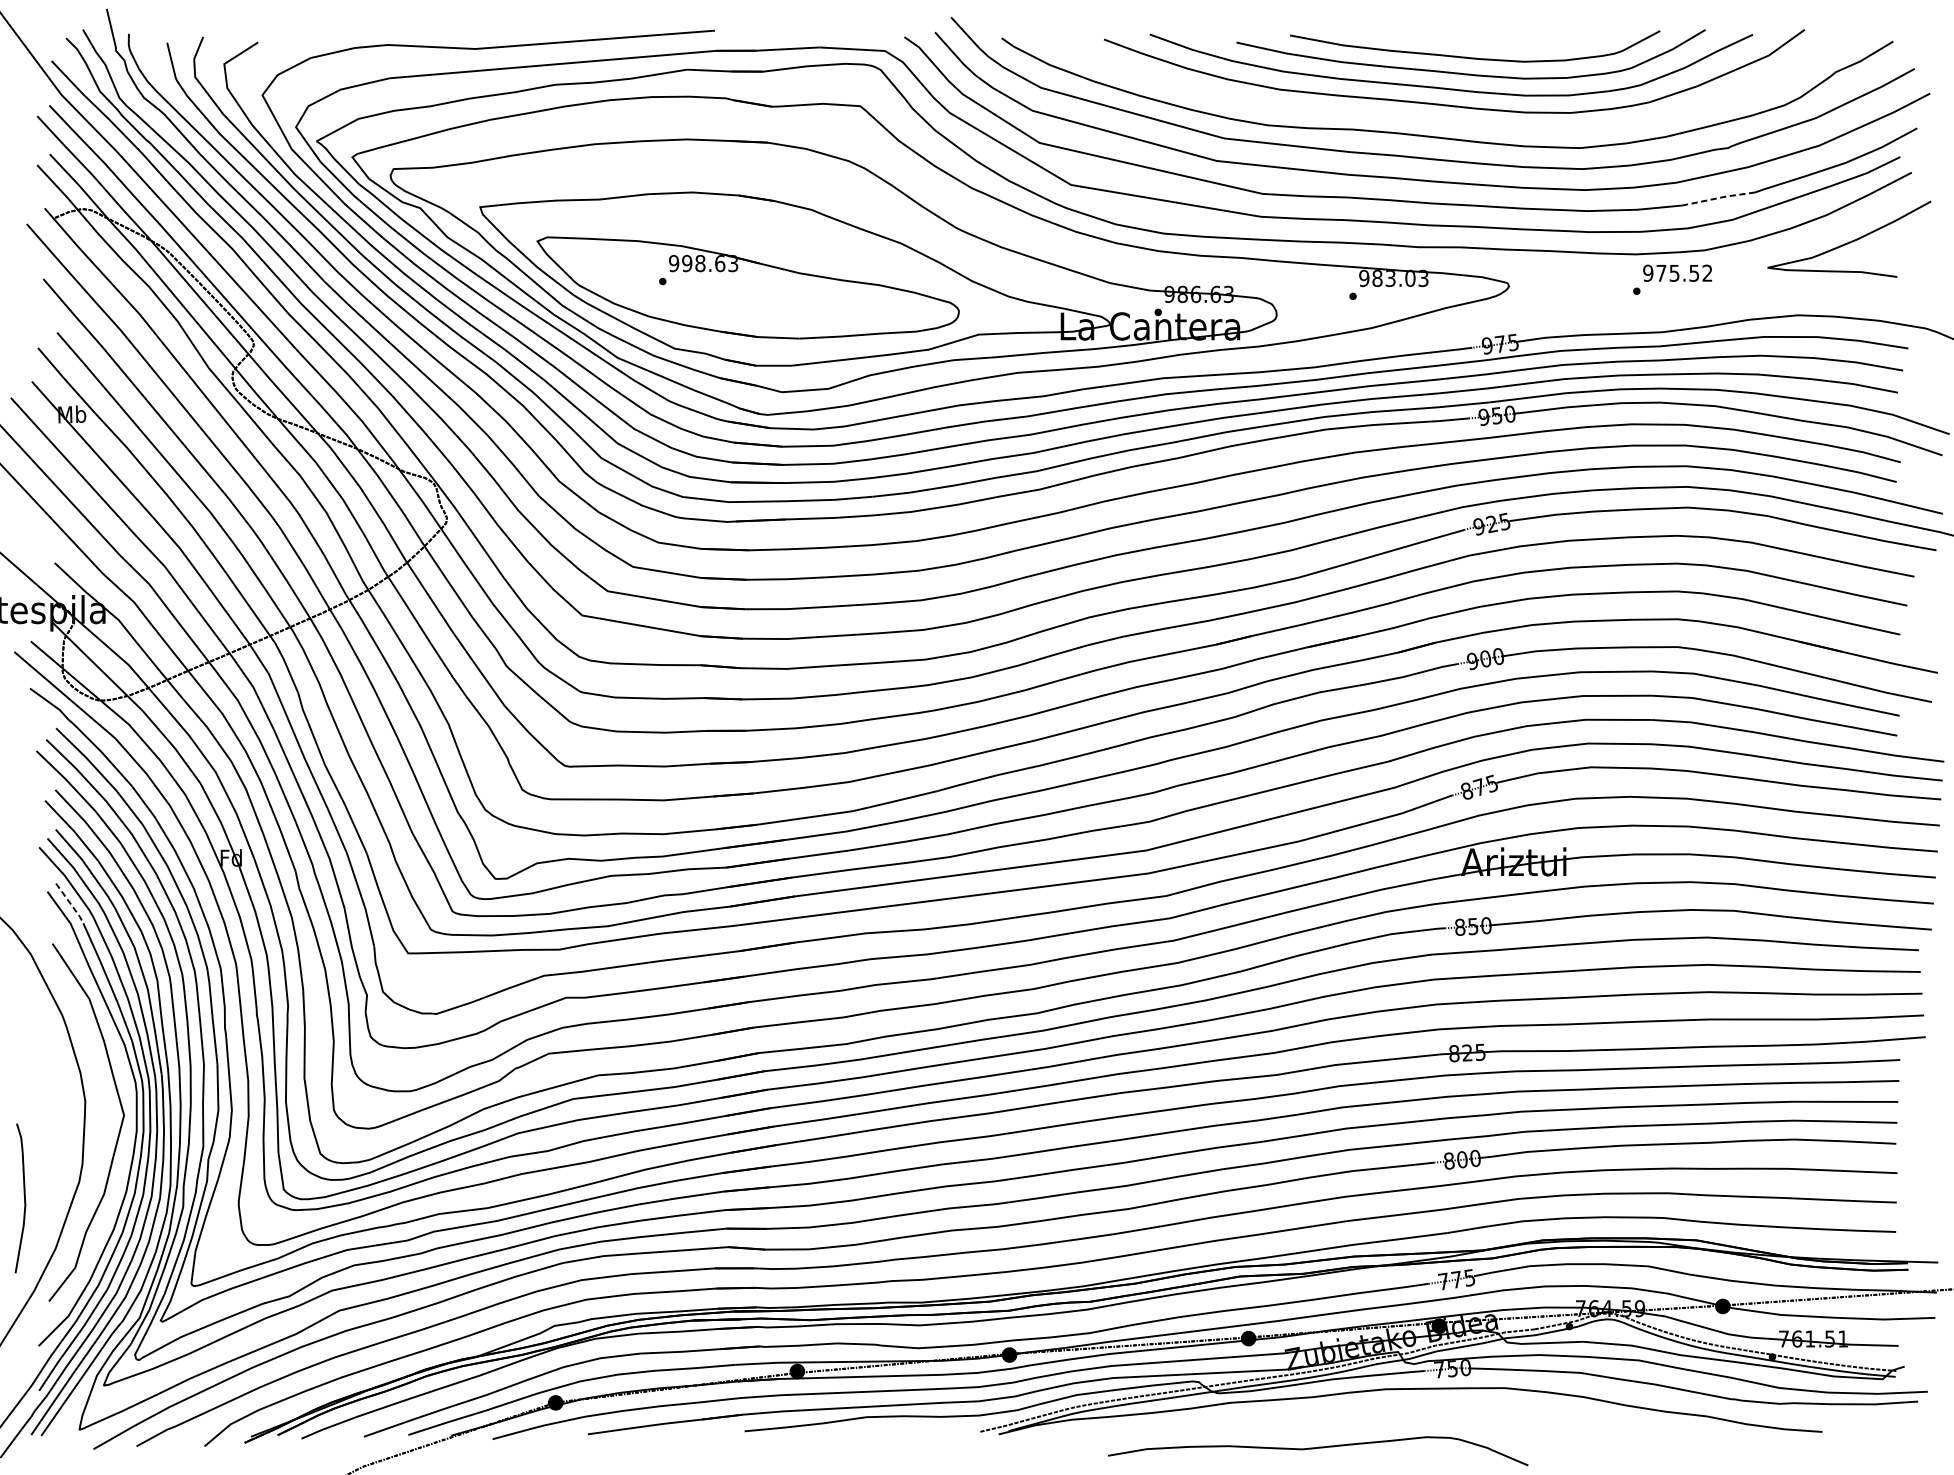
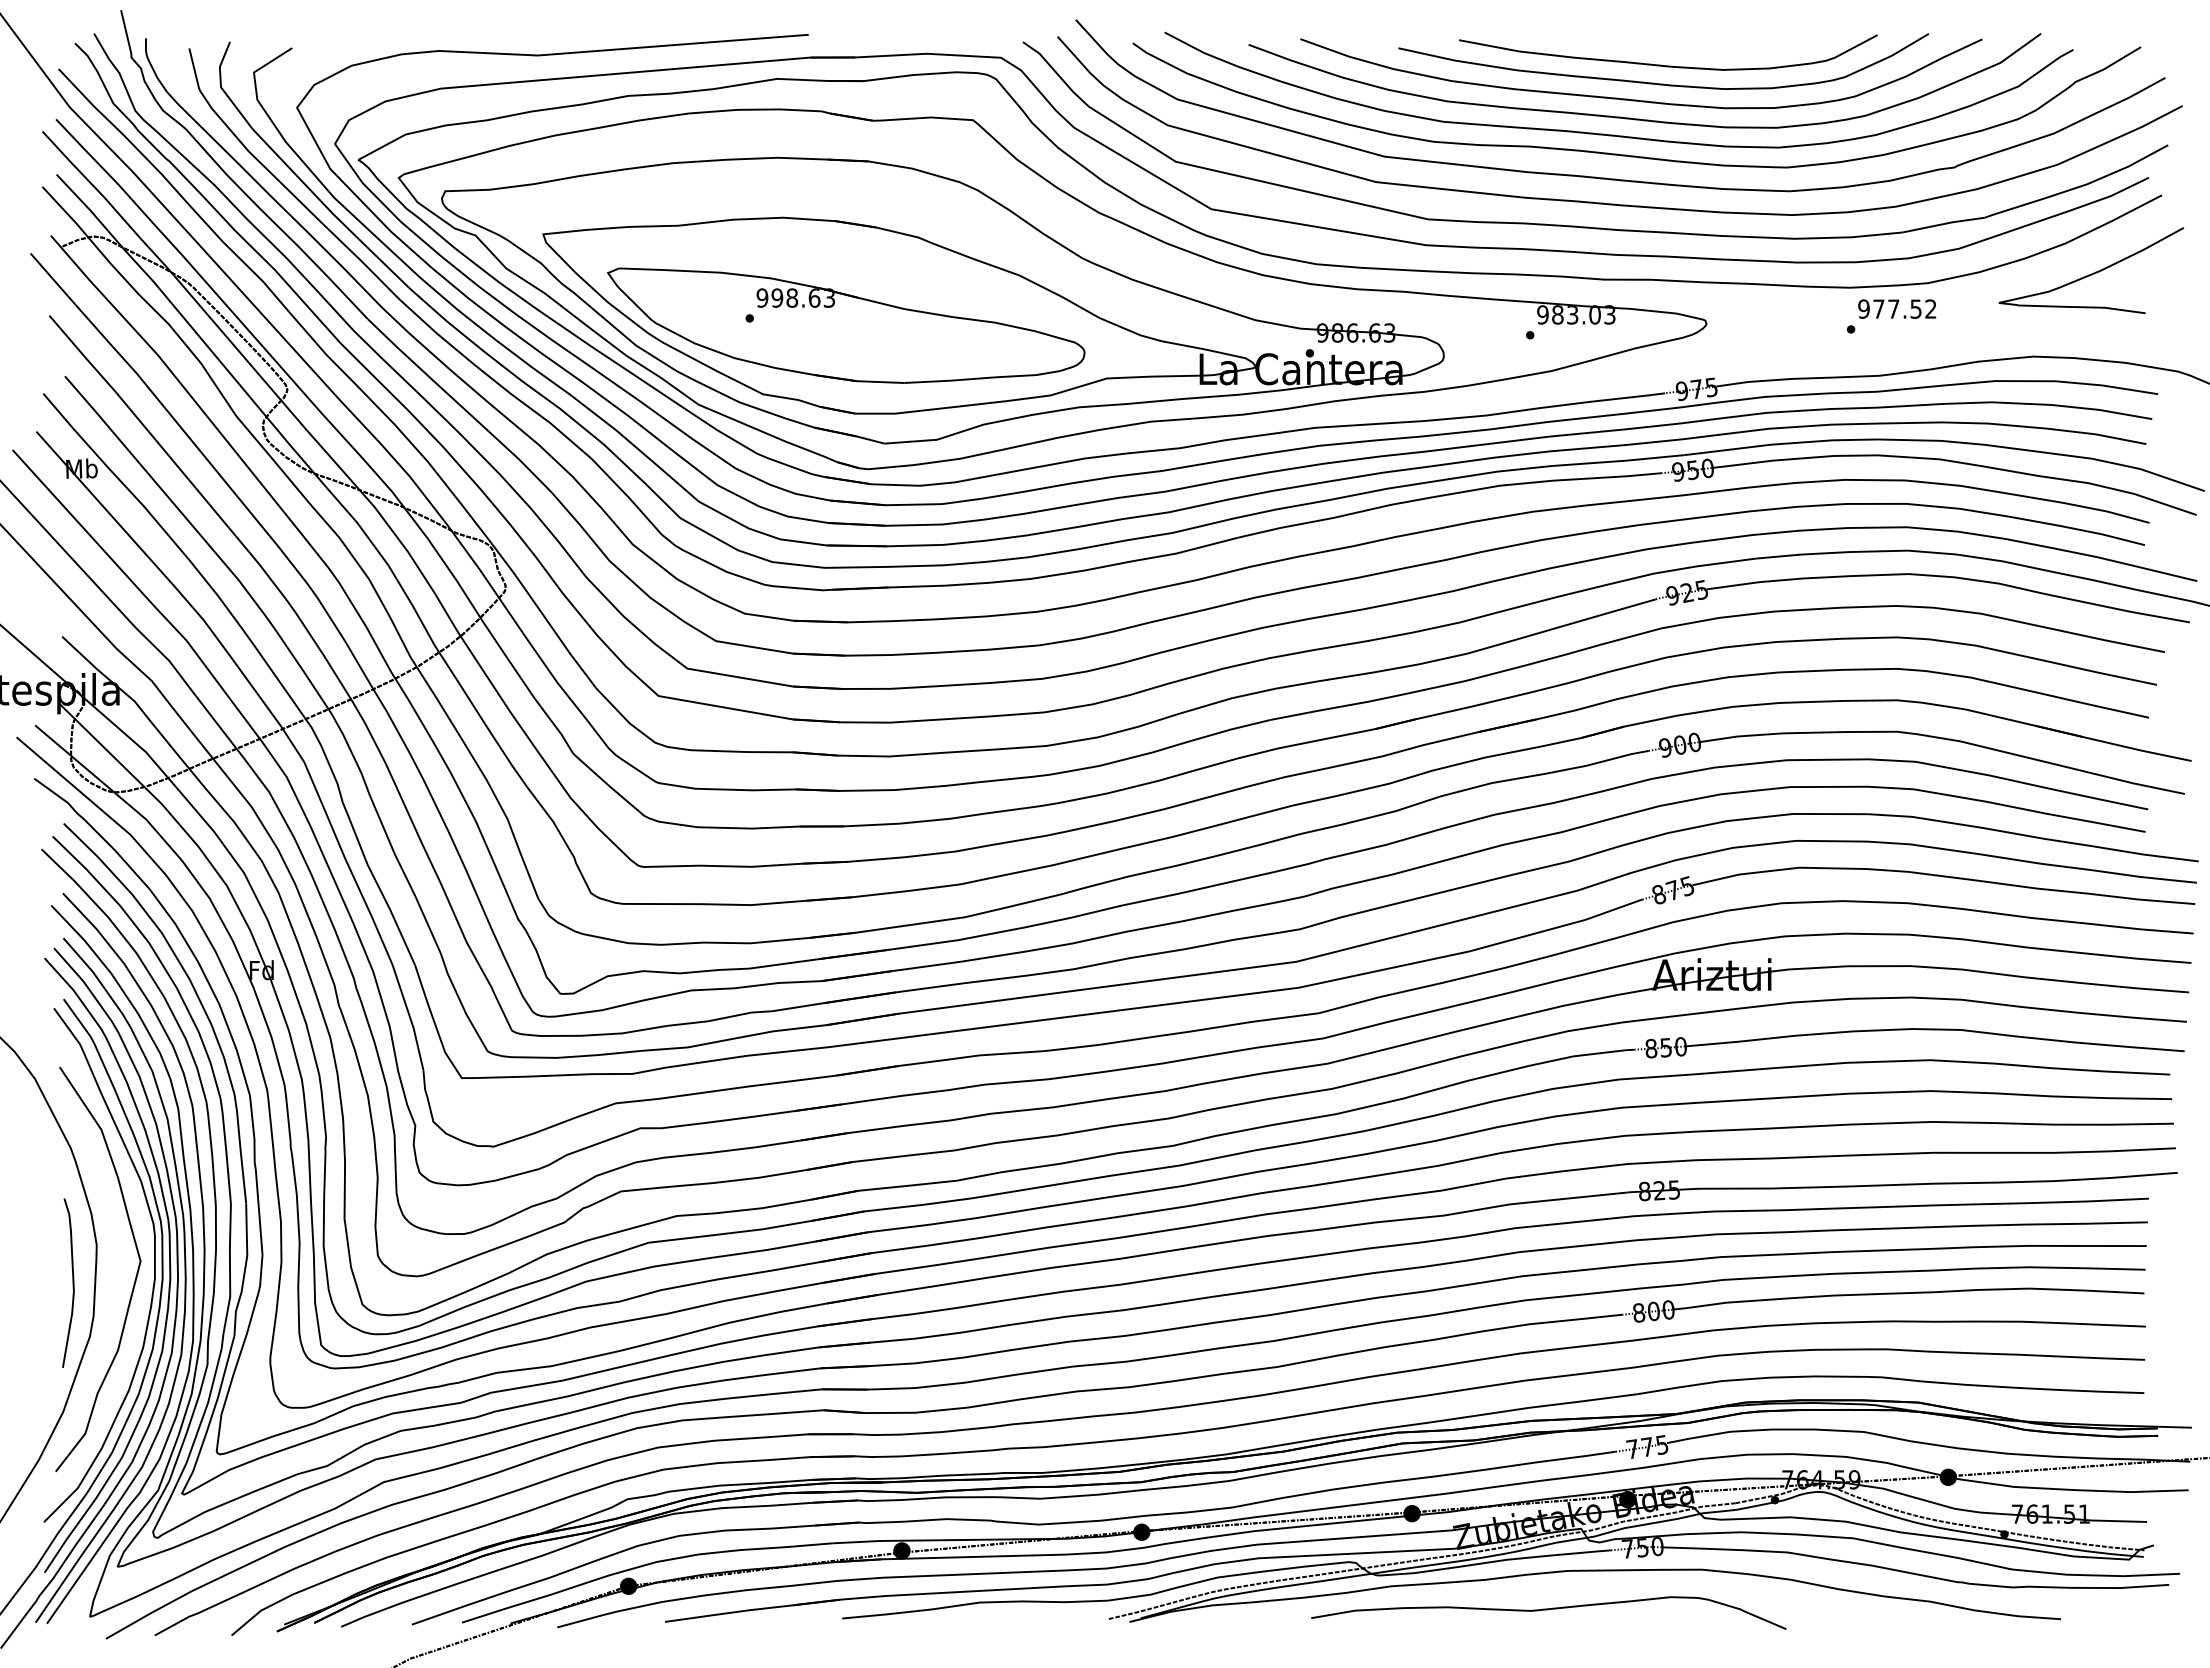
curve: (1427, 118) -> (1614, 134), added
line: (1718, 198) -> (1943, 224), dashed -> solid
text: (1674, 272) -> (1893, 308), 975.52 -> 977.52
line: (70, 904) -> (80, 1022), dashed -> solid
curve: (24, 1197) -> (72, 1282), moved
curve: (1317, 1448) -> (1548, 1610), moved

